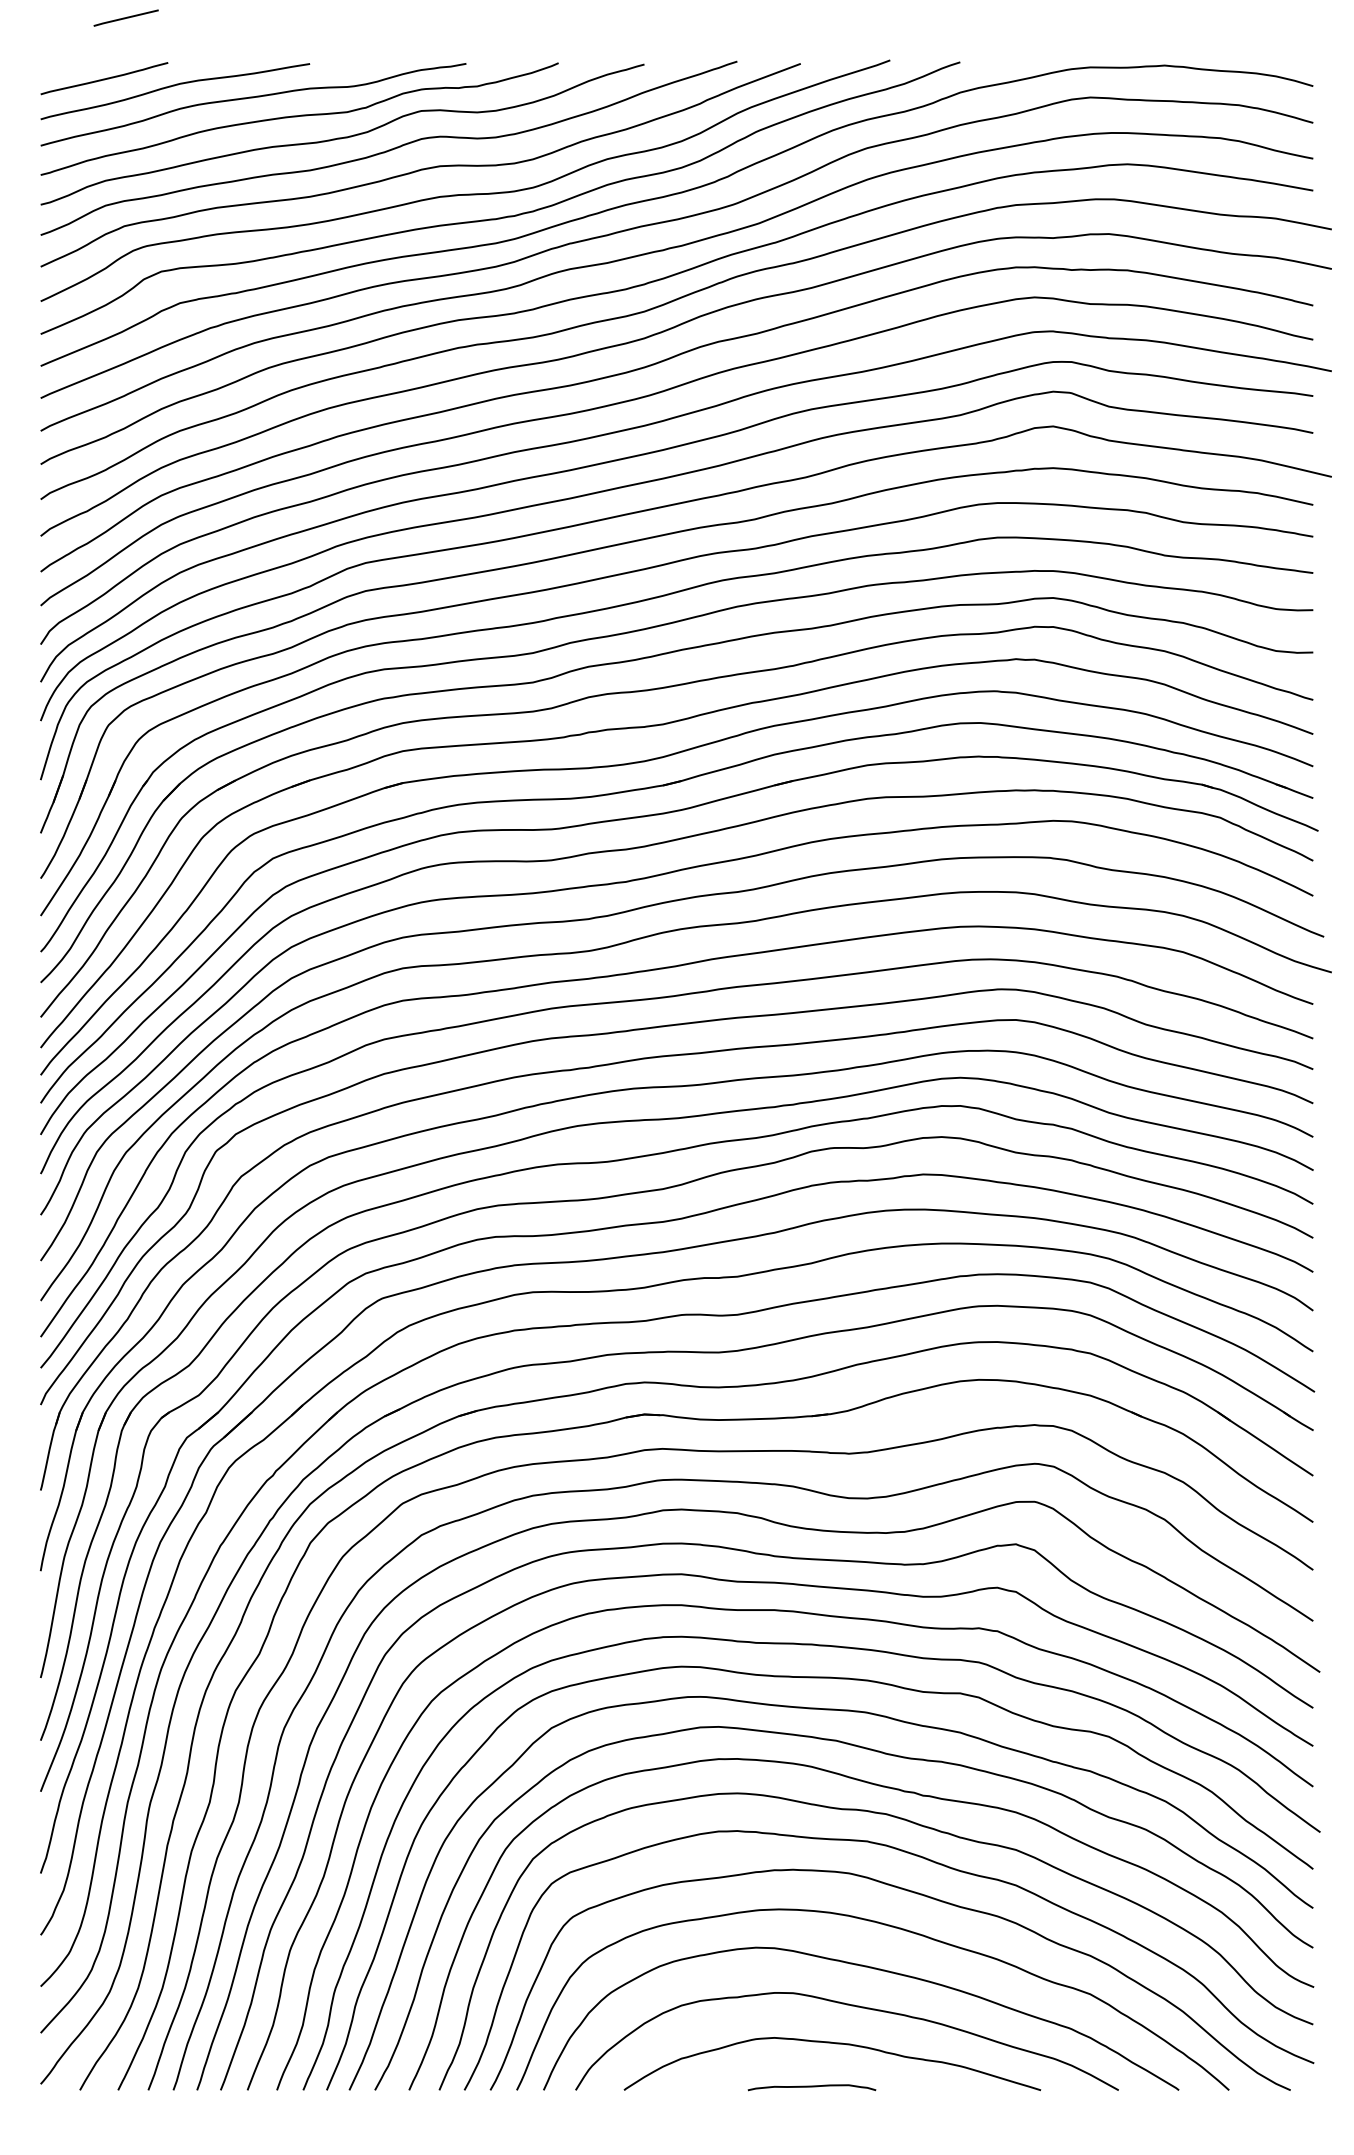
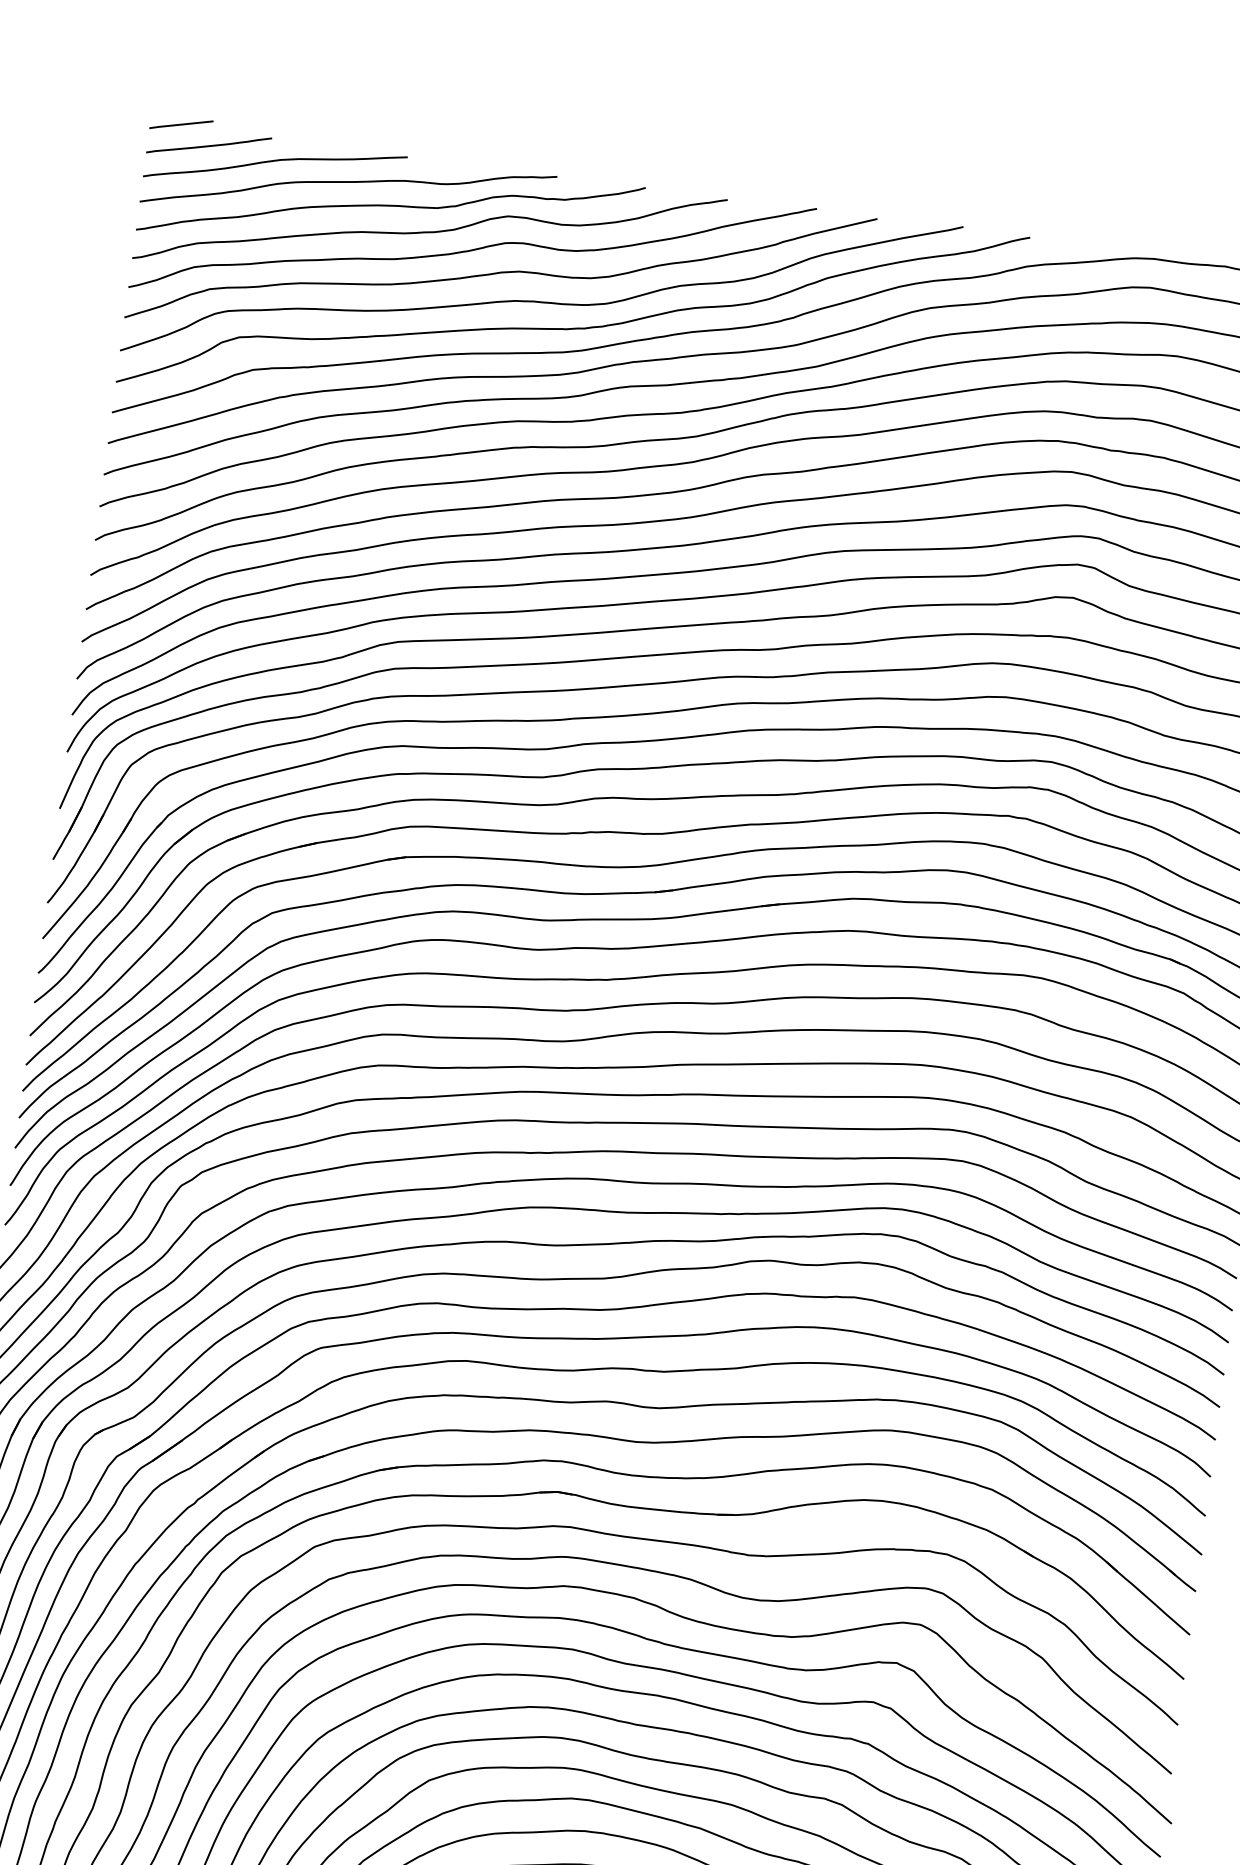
line: (125, 17) -> (180, 124), moved

